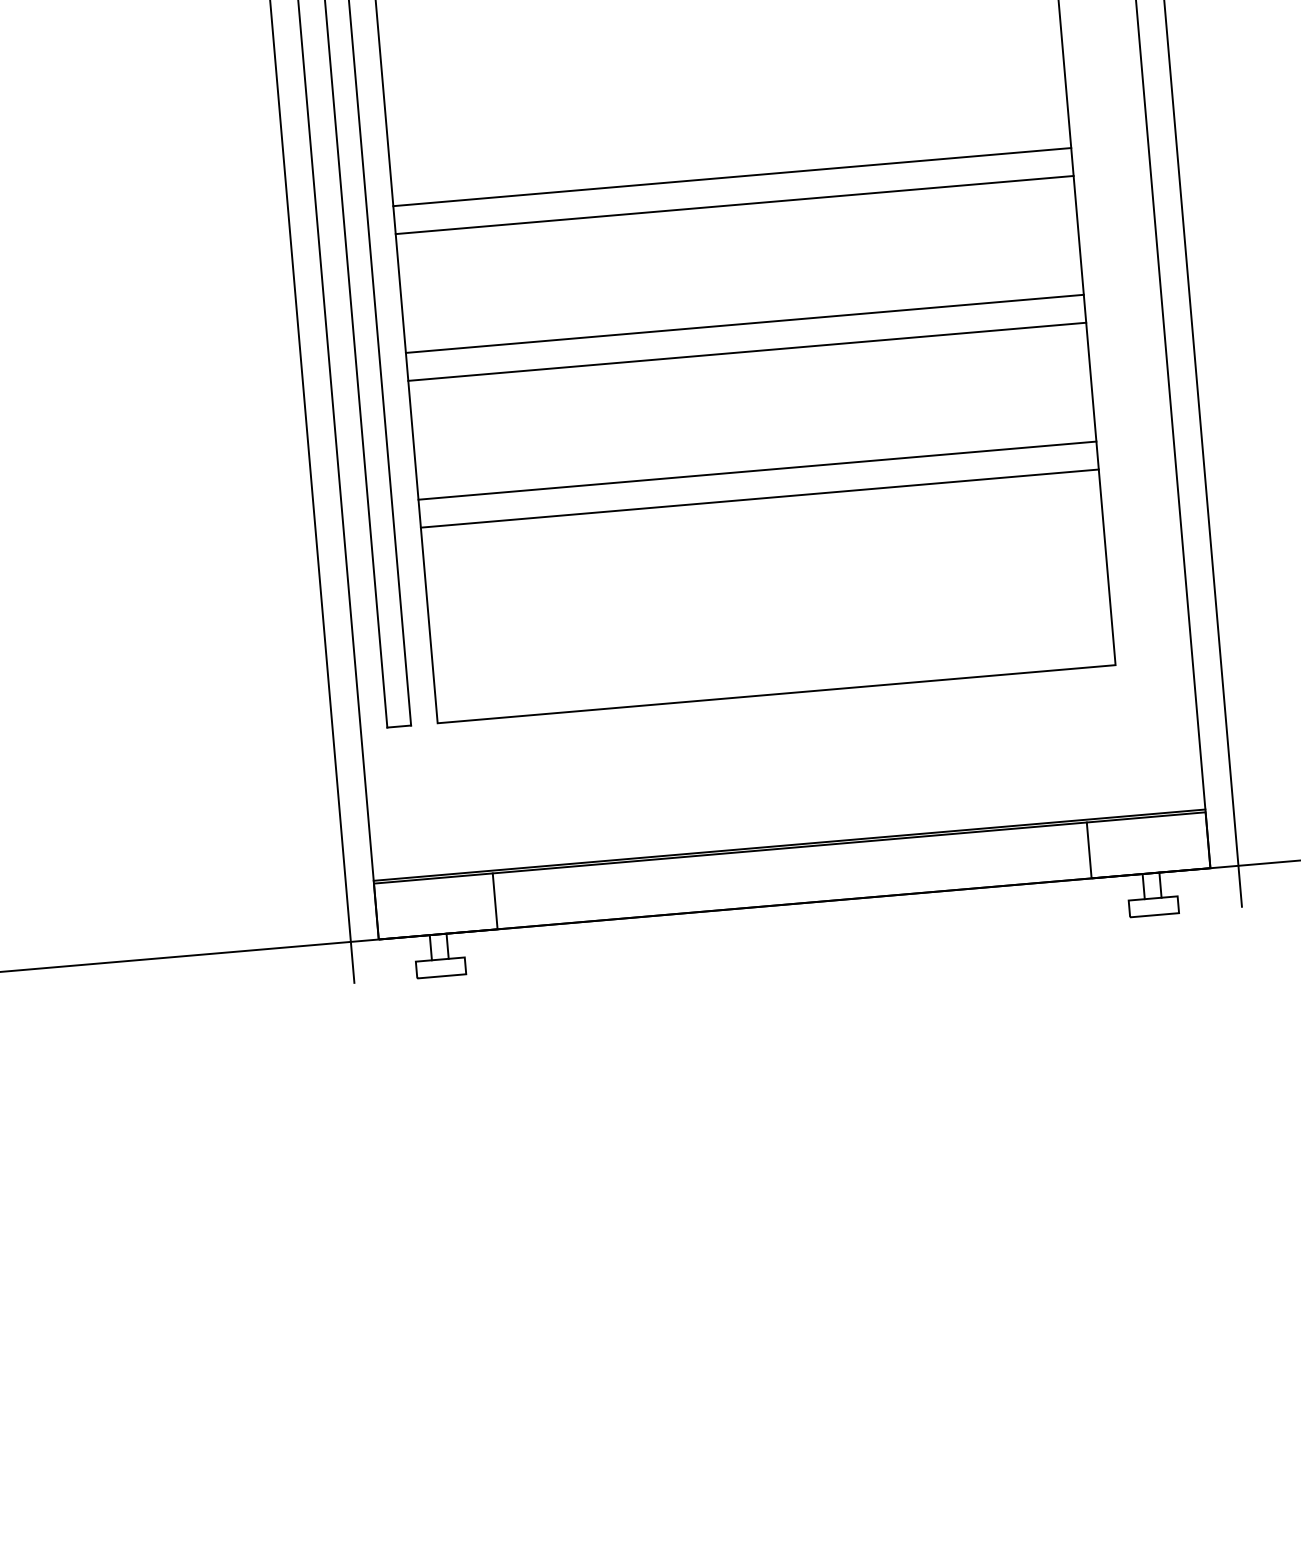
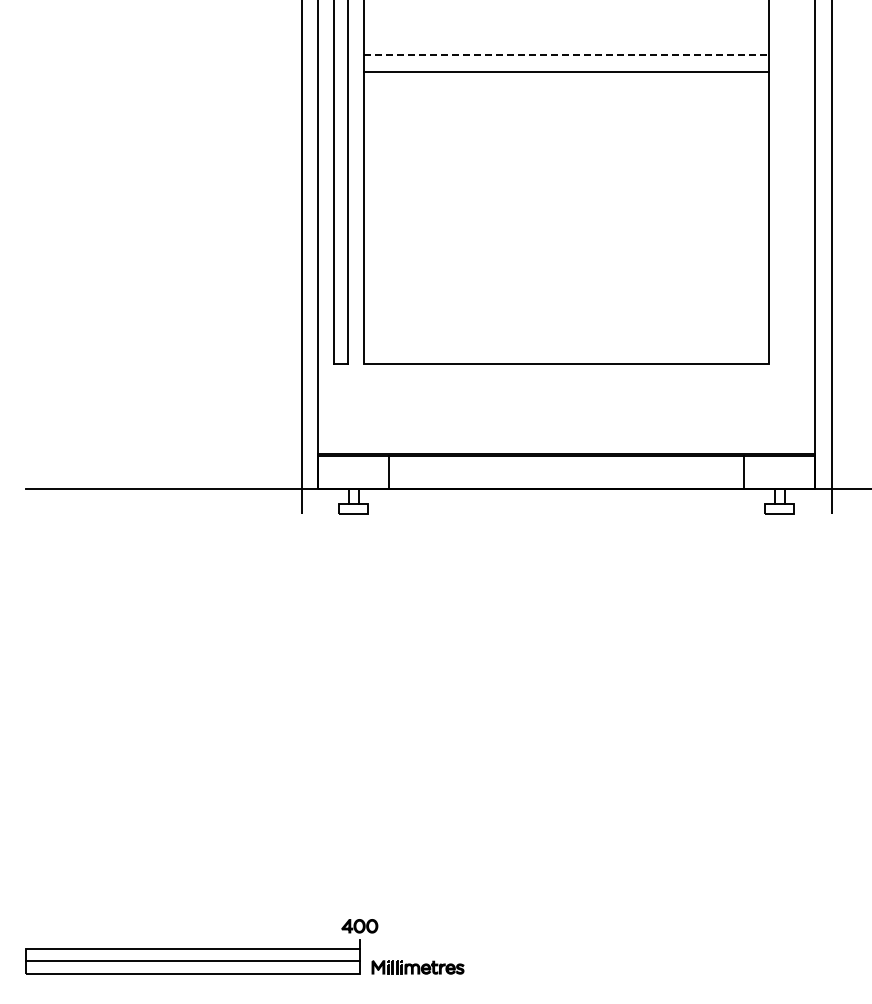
line: (733, 176) -> (567, 54), solid -> dashed
line: (744, 323) -> (566, 142), removed
line: (747, 352) -> (566, 159), removed
line: (757, 470) -> (566, 230), removed
line: (759, 499) -> (566, 247), removed

